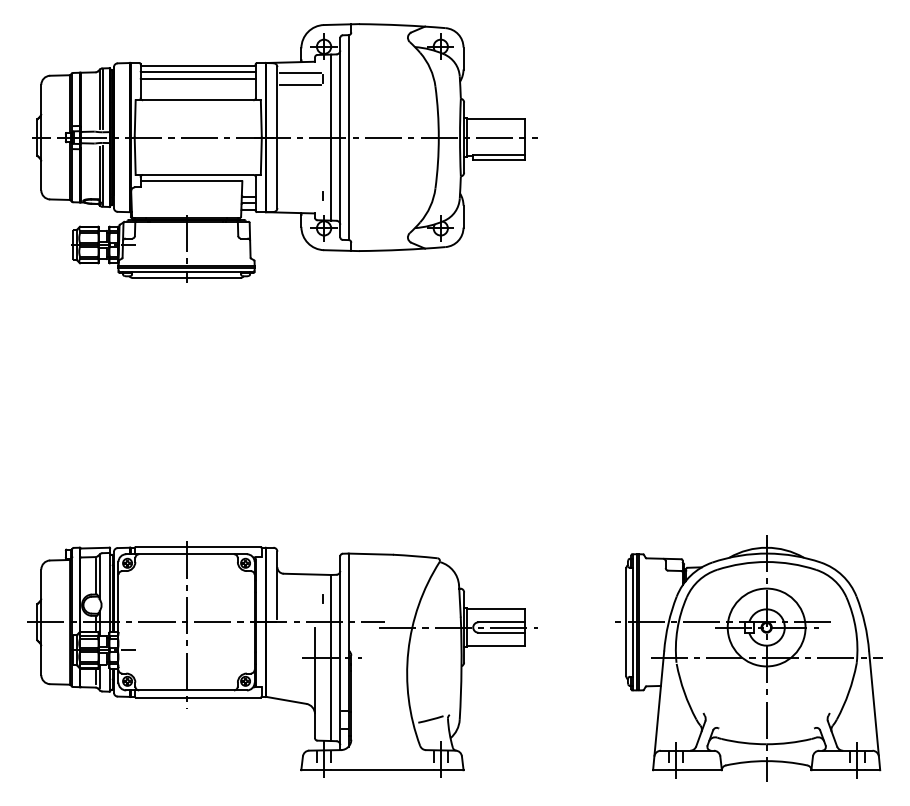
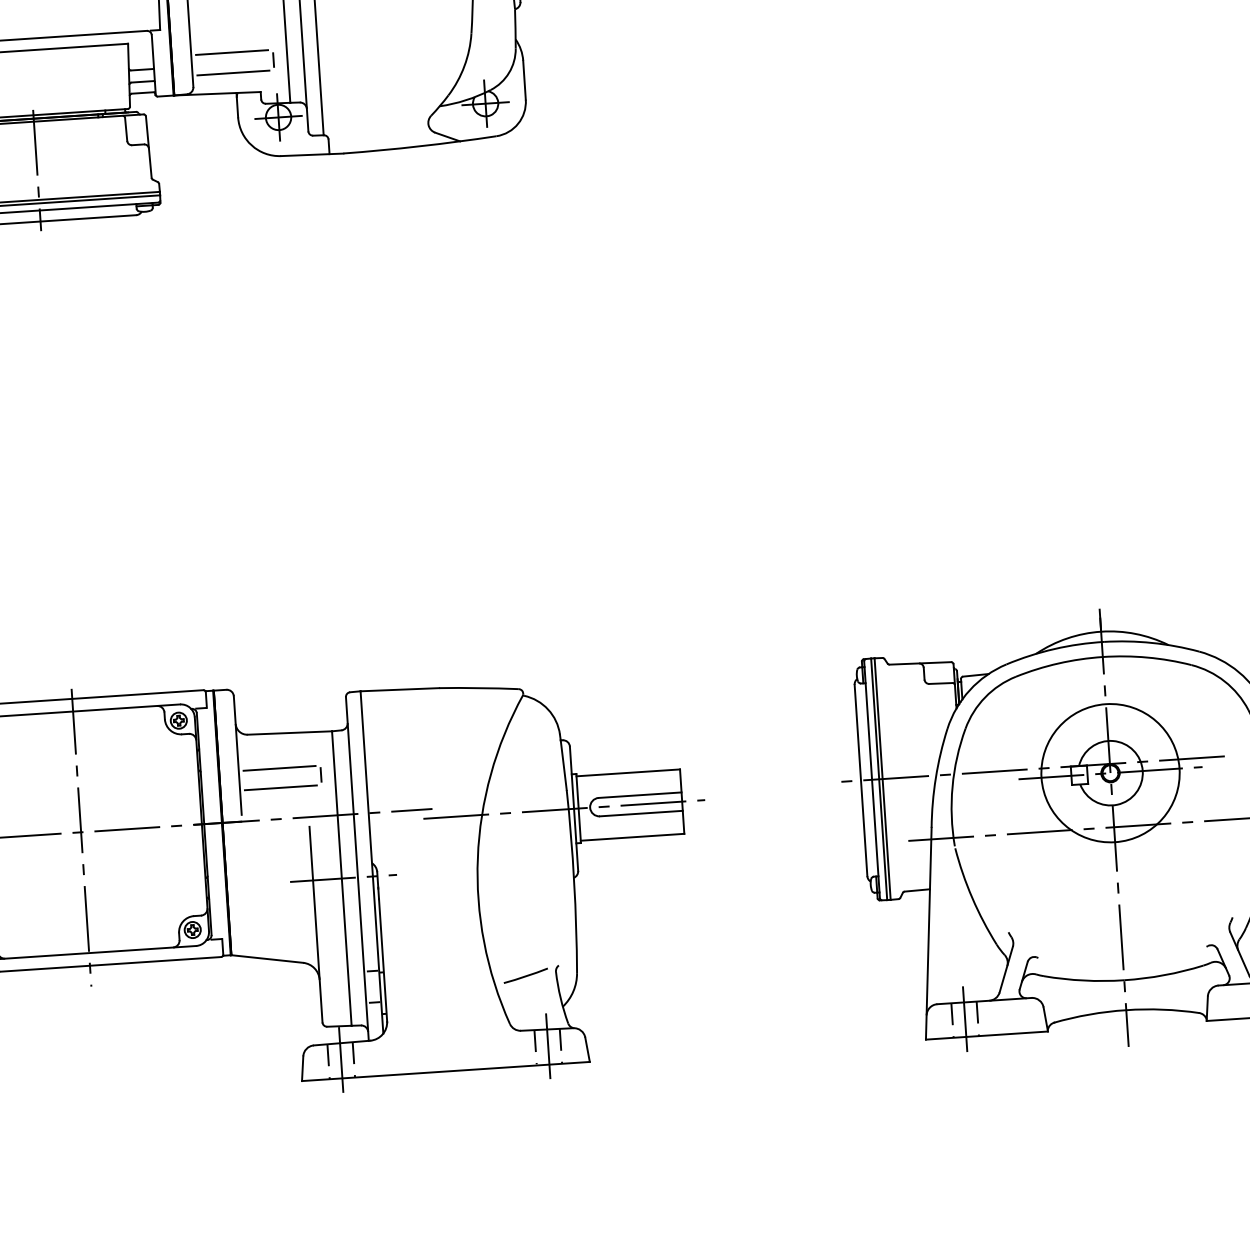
line: (300, 190) -> (232, 53), added
line: (300, 201) -> (233, 72), added
line: (300, 593) -> (279, 767), added
line: (300, 604) -> (281, 787), added

